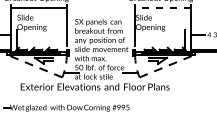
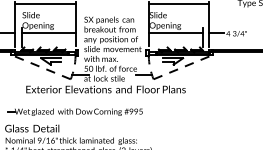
line: (162, 7) -> (178, 4), dashed -> solid
line: (41, 34) -> (48, 33), added
line: (160, 34) -> (175, 33), added

